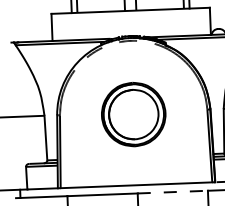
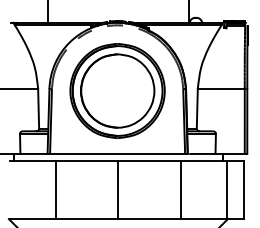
part: (133, 114) -> (117, 90), size x1.67
line: (173, 192) -> (150, 161), dashed -> solid

